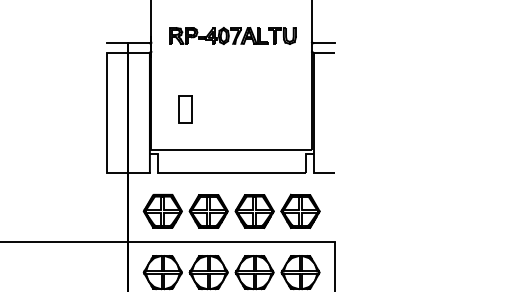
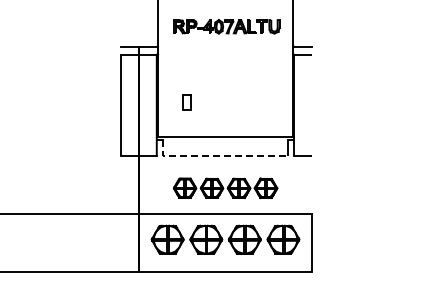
part: (232, 35) -> (226, 26), moved
part: (185, 109) -> (186, 102), size x0.7
line: (222, 173) -> (217, 156), solid -> dashed
part: (231, 211) -> (225, 188), size x0.7

